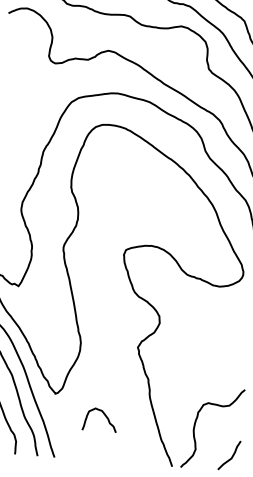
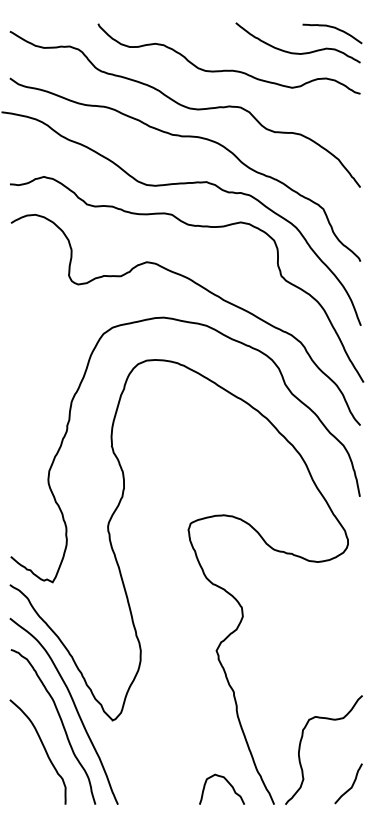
curve: (104, 415) -> (227, 782), moved

